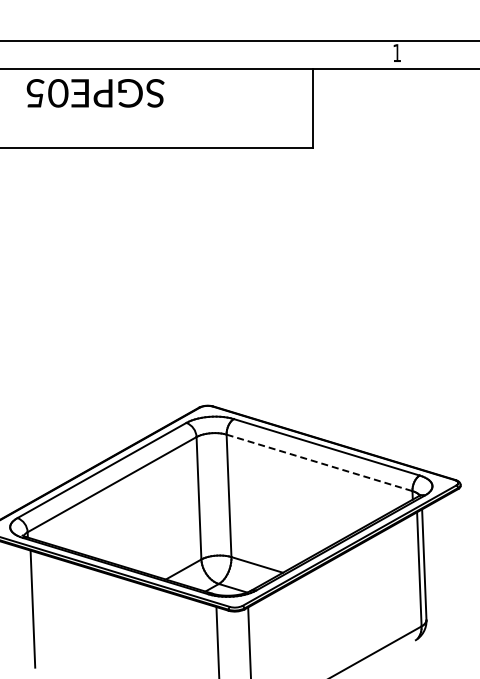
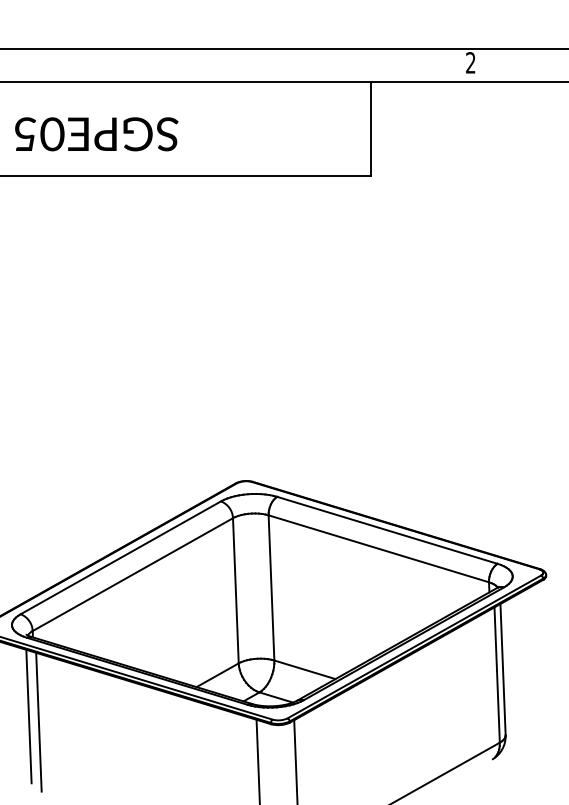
text: (396, 52) -> (470, 62), 1 -> 2
text: (95, 93) -> (96, 134), moved
line: (320, 463) -> (379, 549), dashed -> solid
line: (24, 604) -> (28, 716), added

